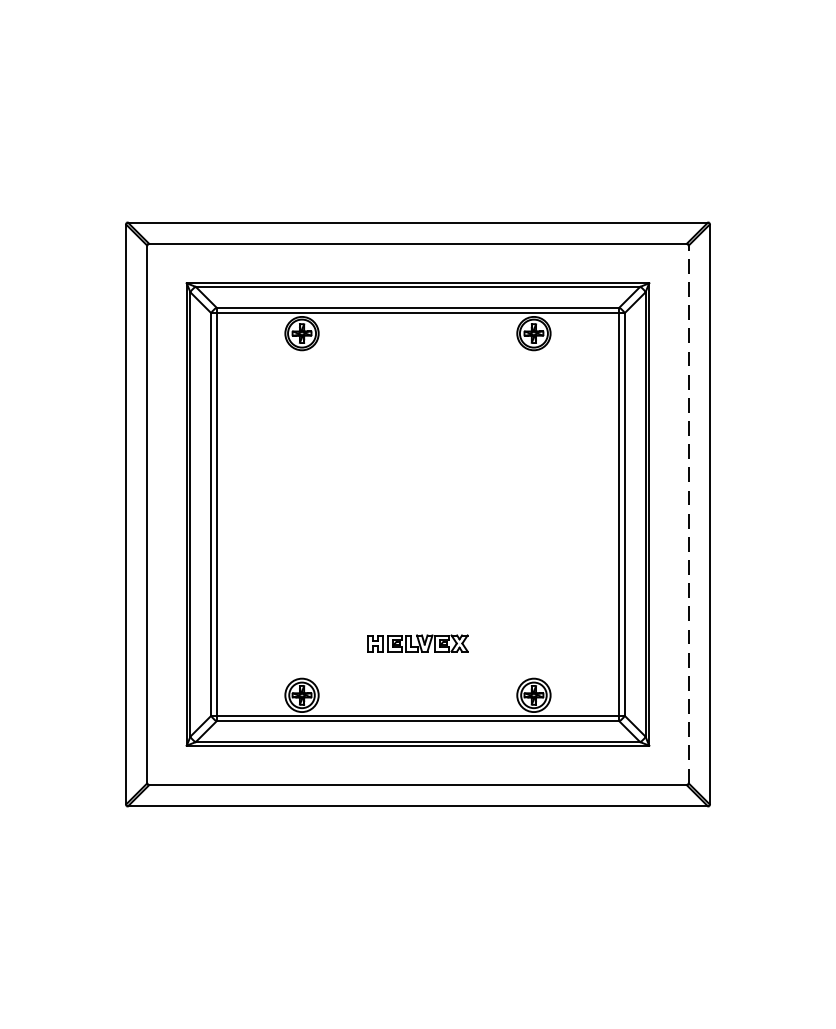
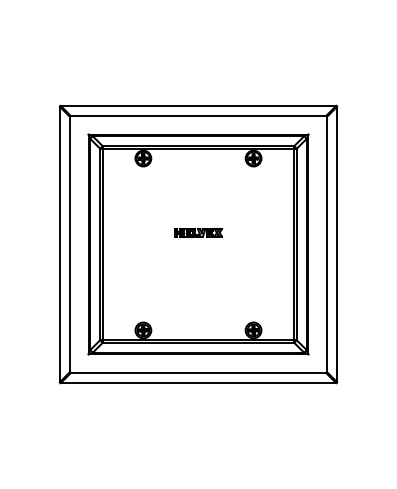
line: (689, 514) -> (327, 244), dashed -> solid
part: (418, 642) -> (198, 232), moved

